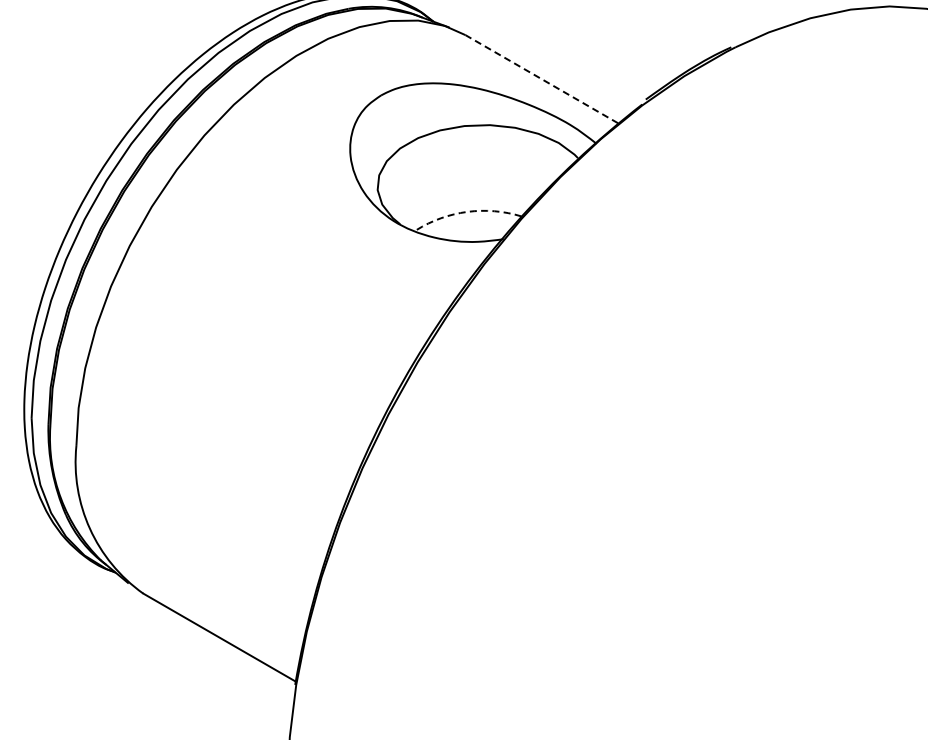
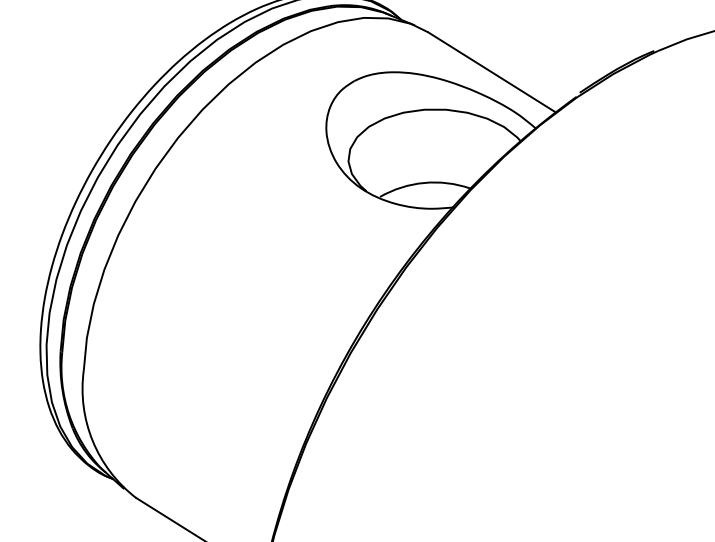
line: (541, 78) -> (491, 71), dashed -> solid
arc: (467, 211) -> (424, 182), dashed -> solid

